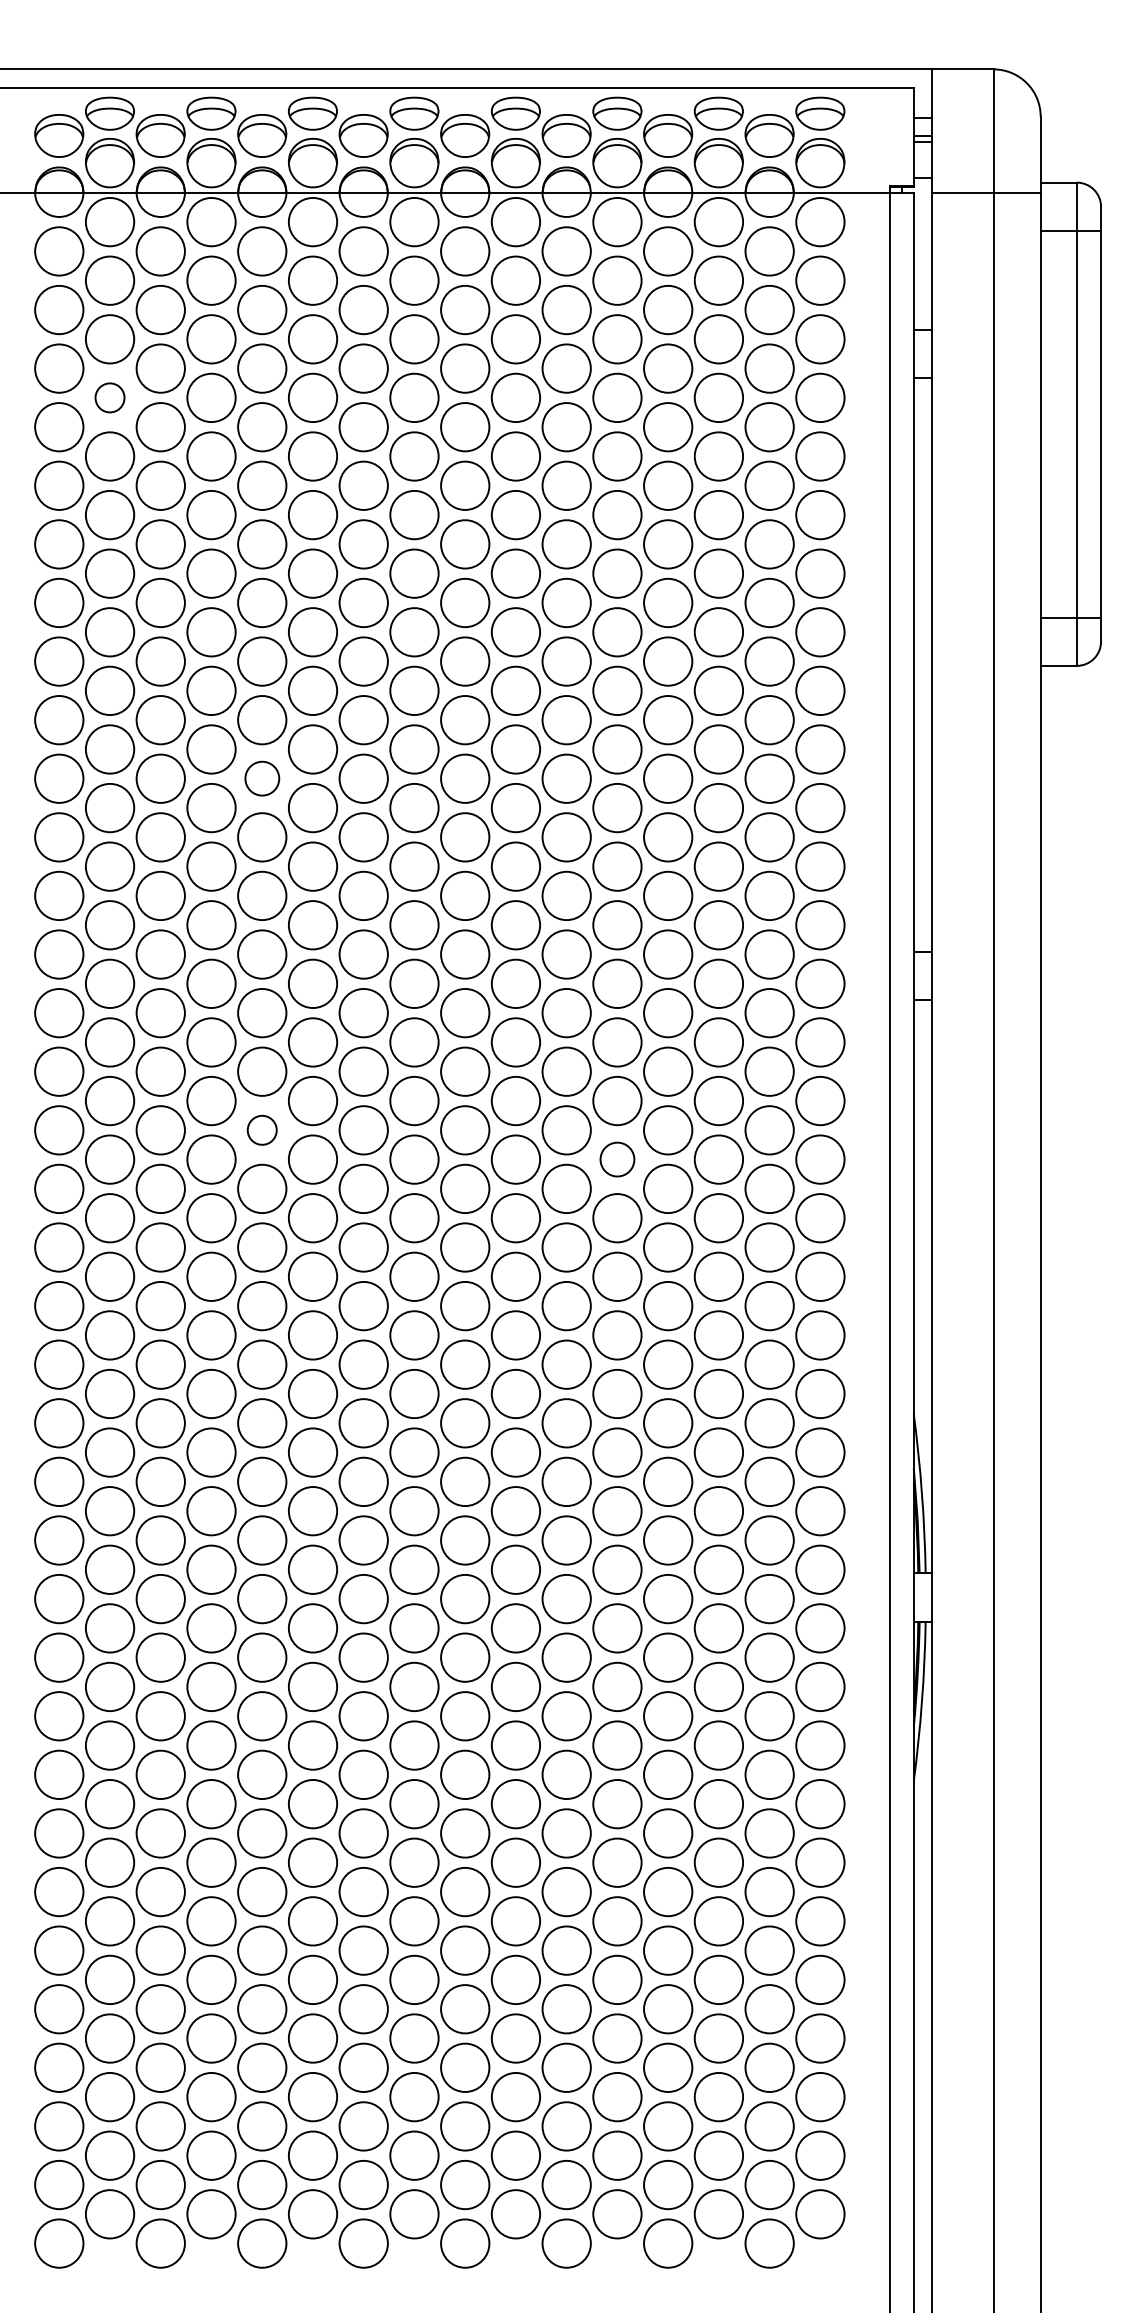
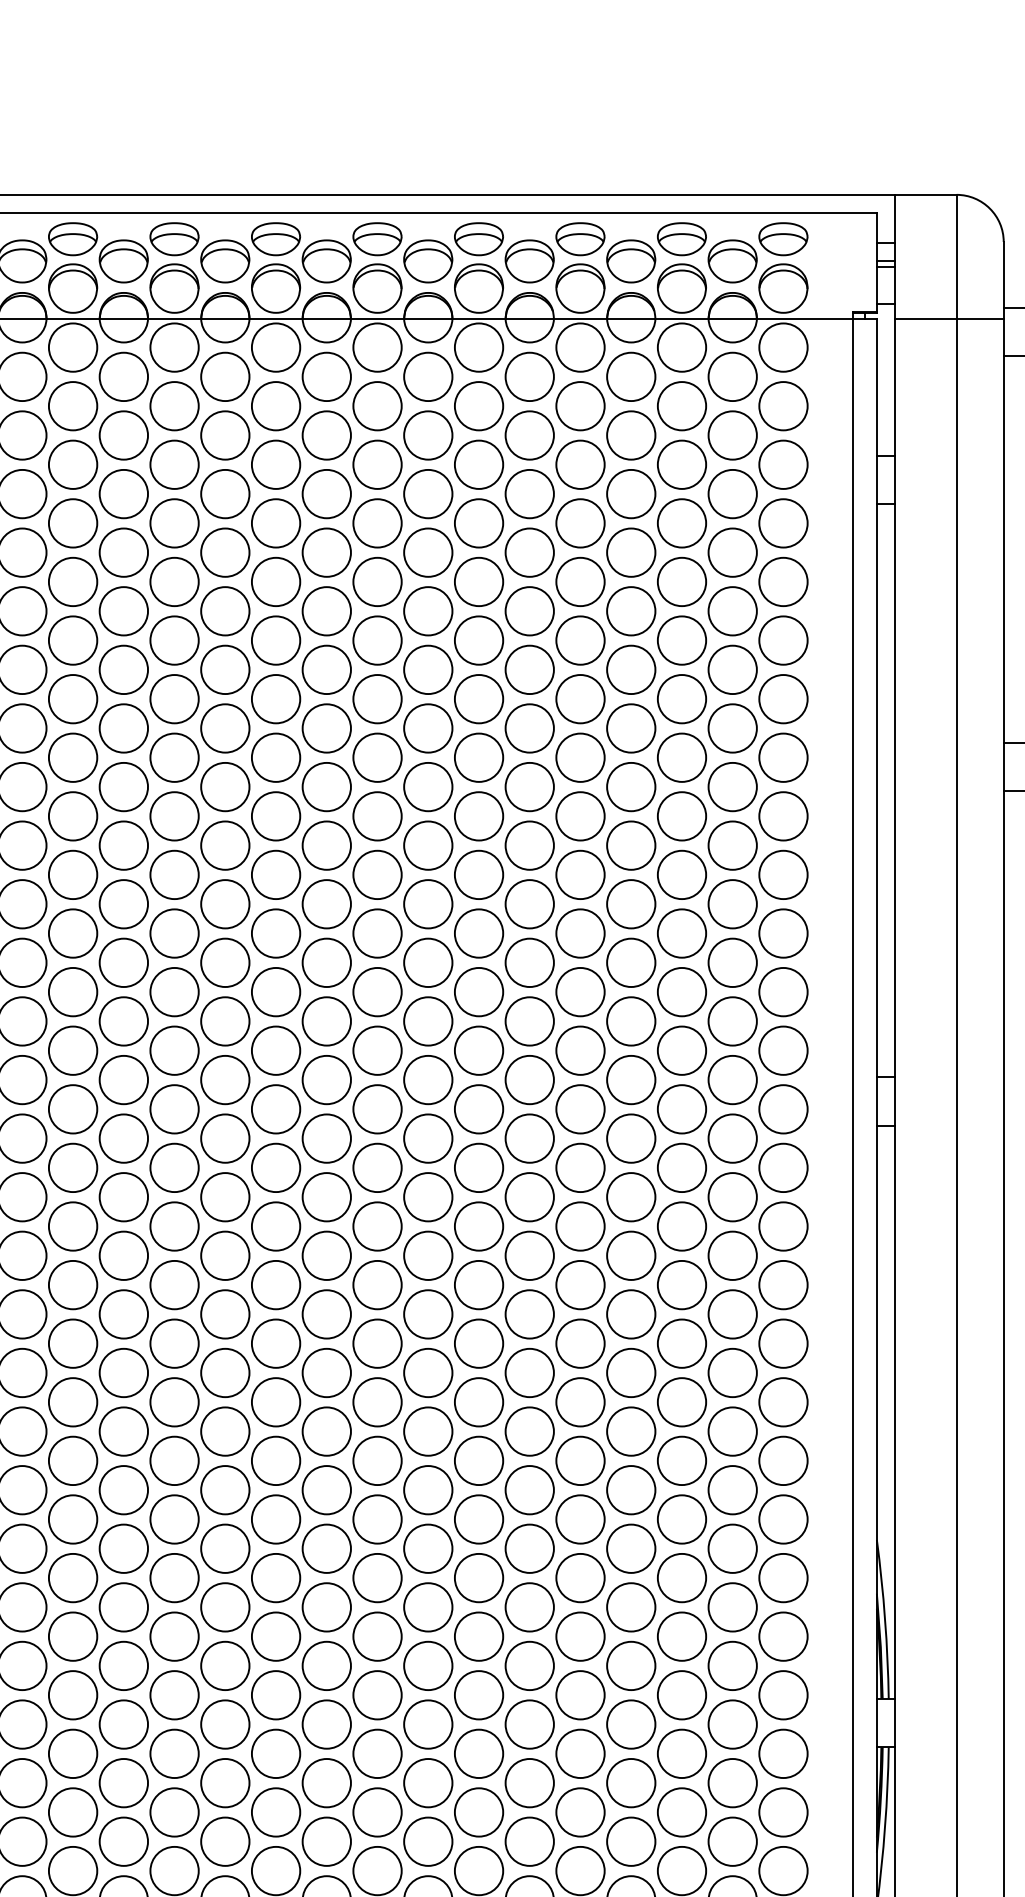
circle: (109, 397) -> (72, 522), size x1.67
circle: (262, 778) -> (225, 903), size x1.43
circle: (262, 1130) -> (225, 1255), size x1.67
circle: (617, 1159) -> (580, 1284), size x1.43

